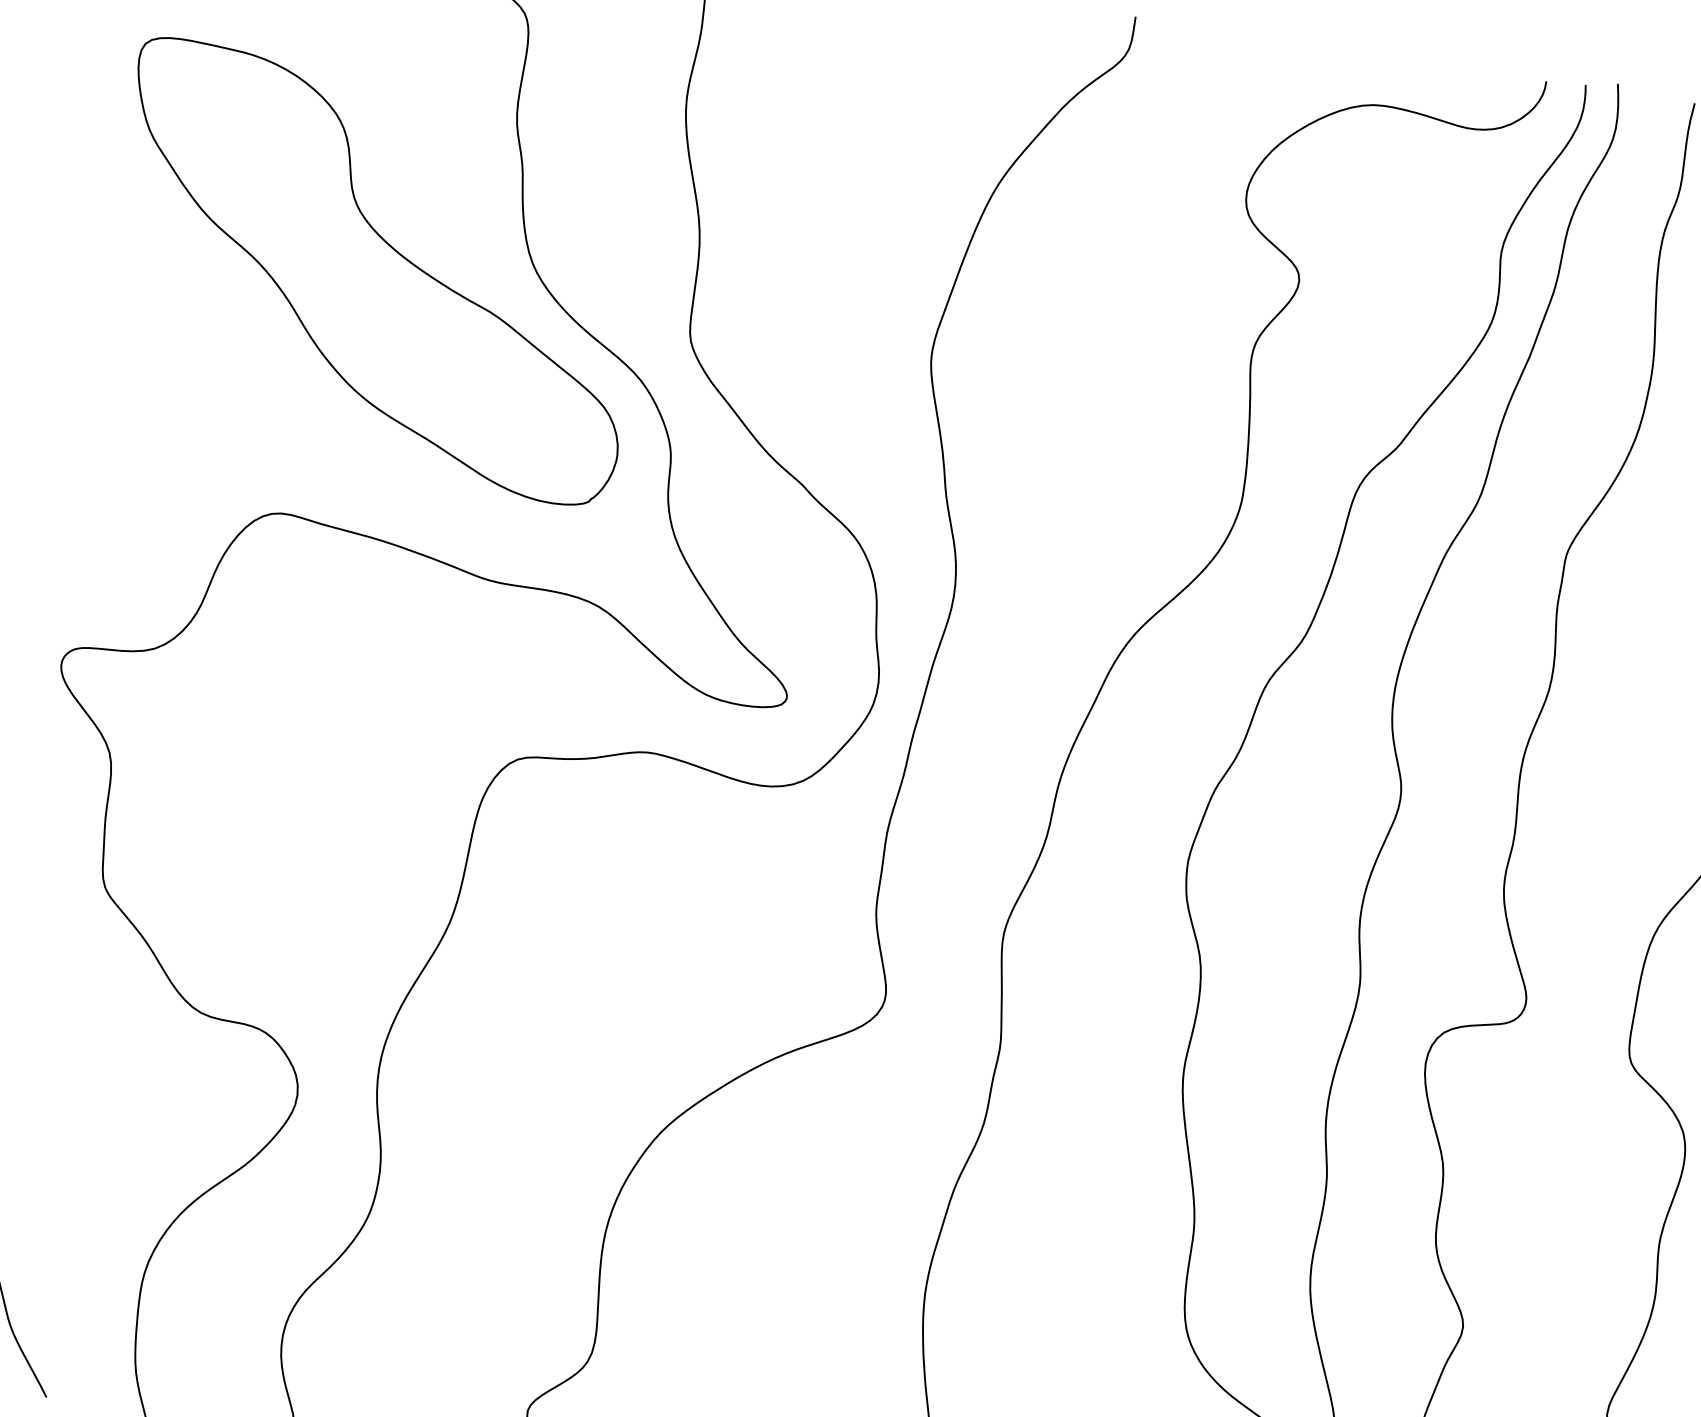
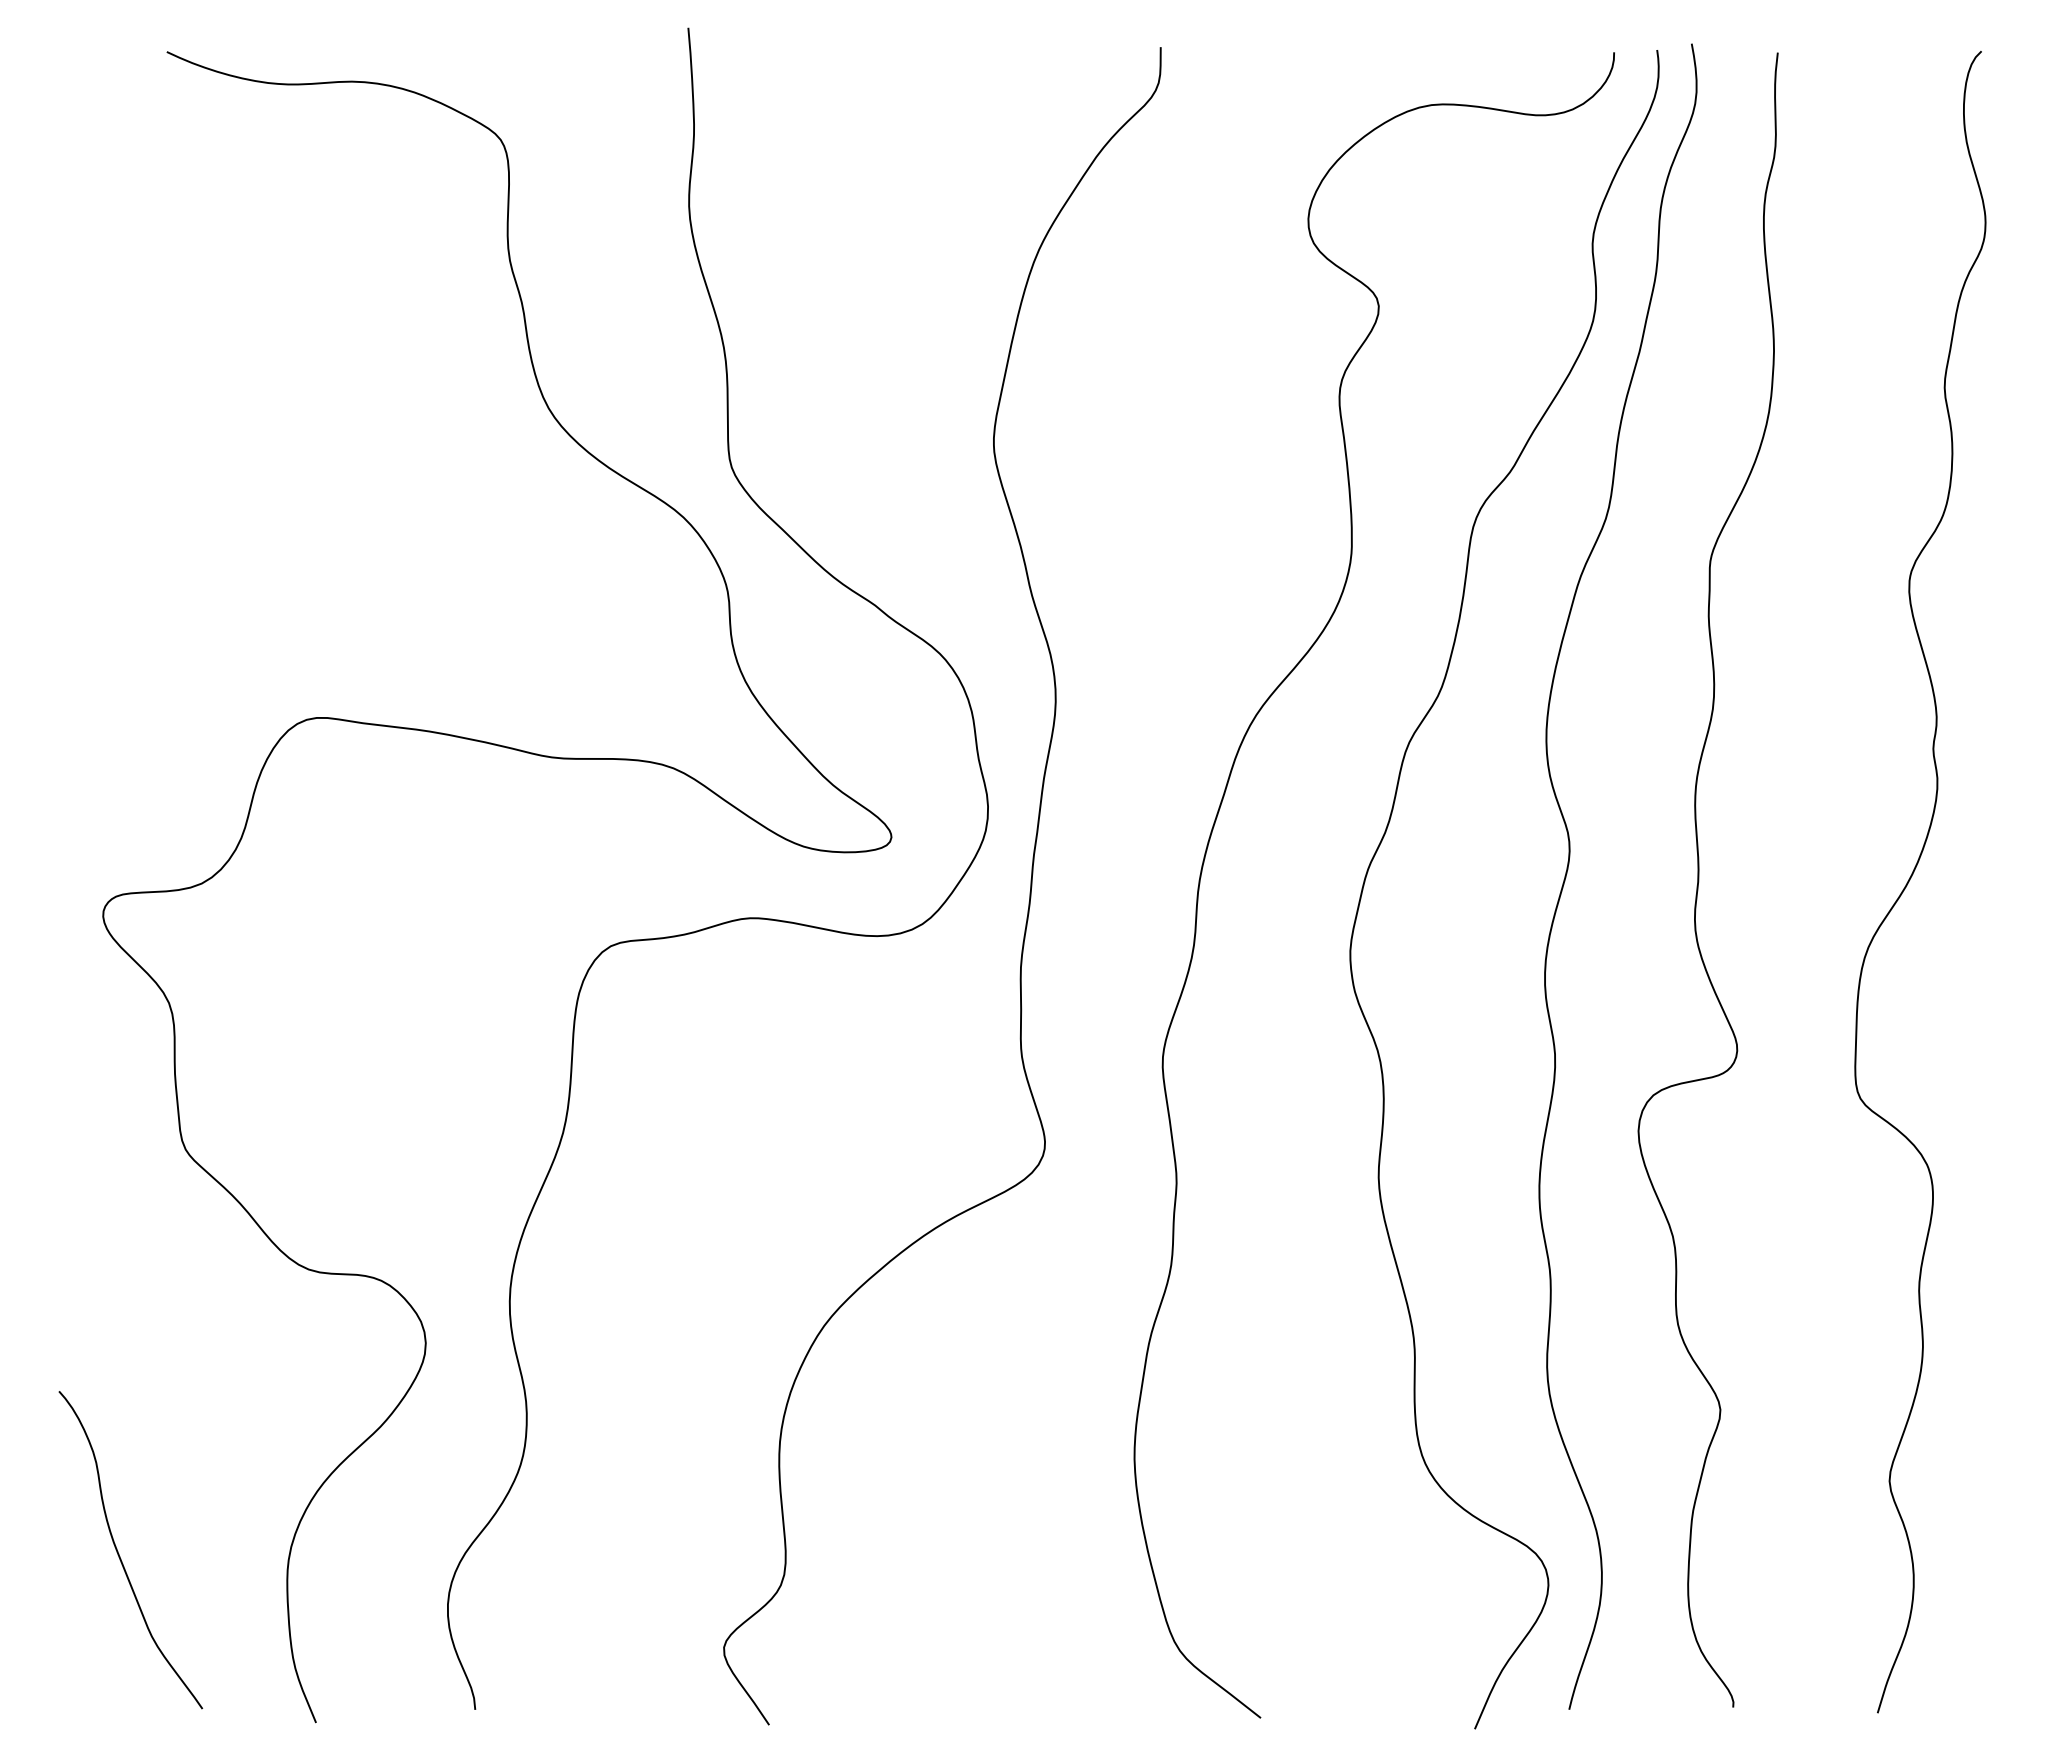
part: (376, 272) -> (381, 442), removed

